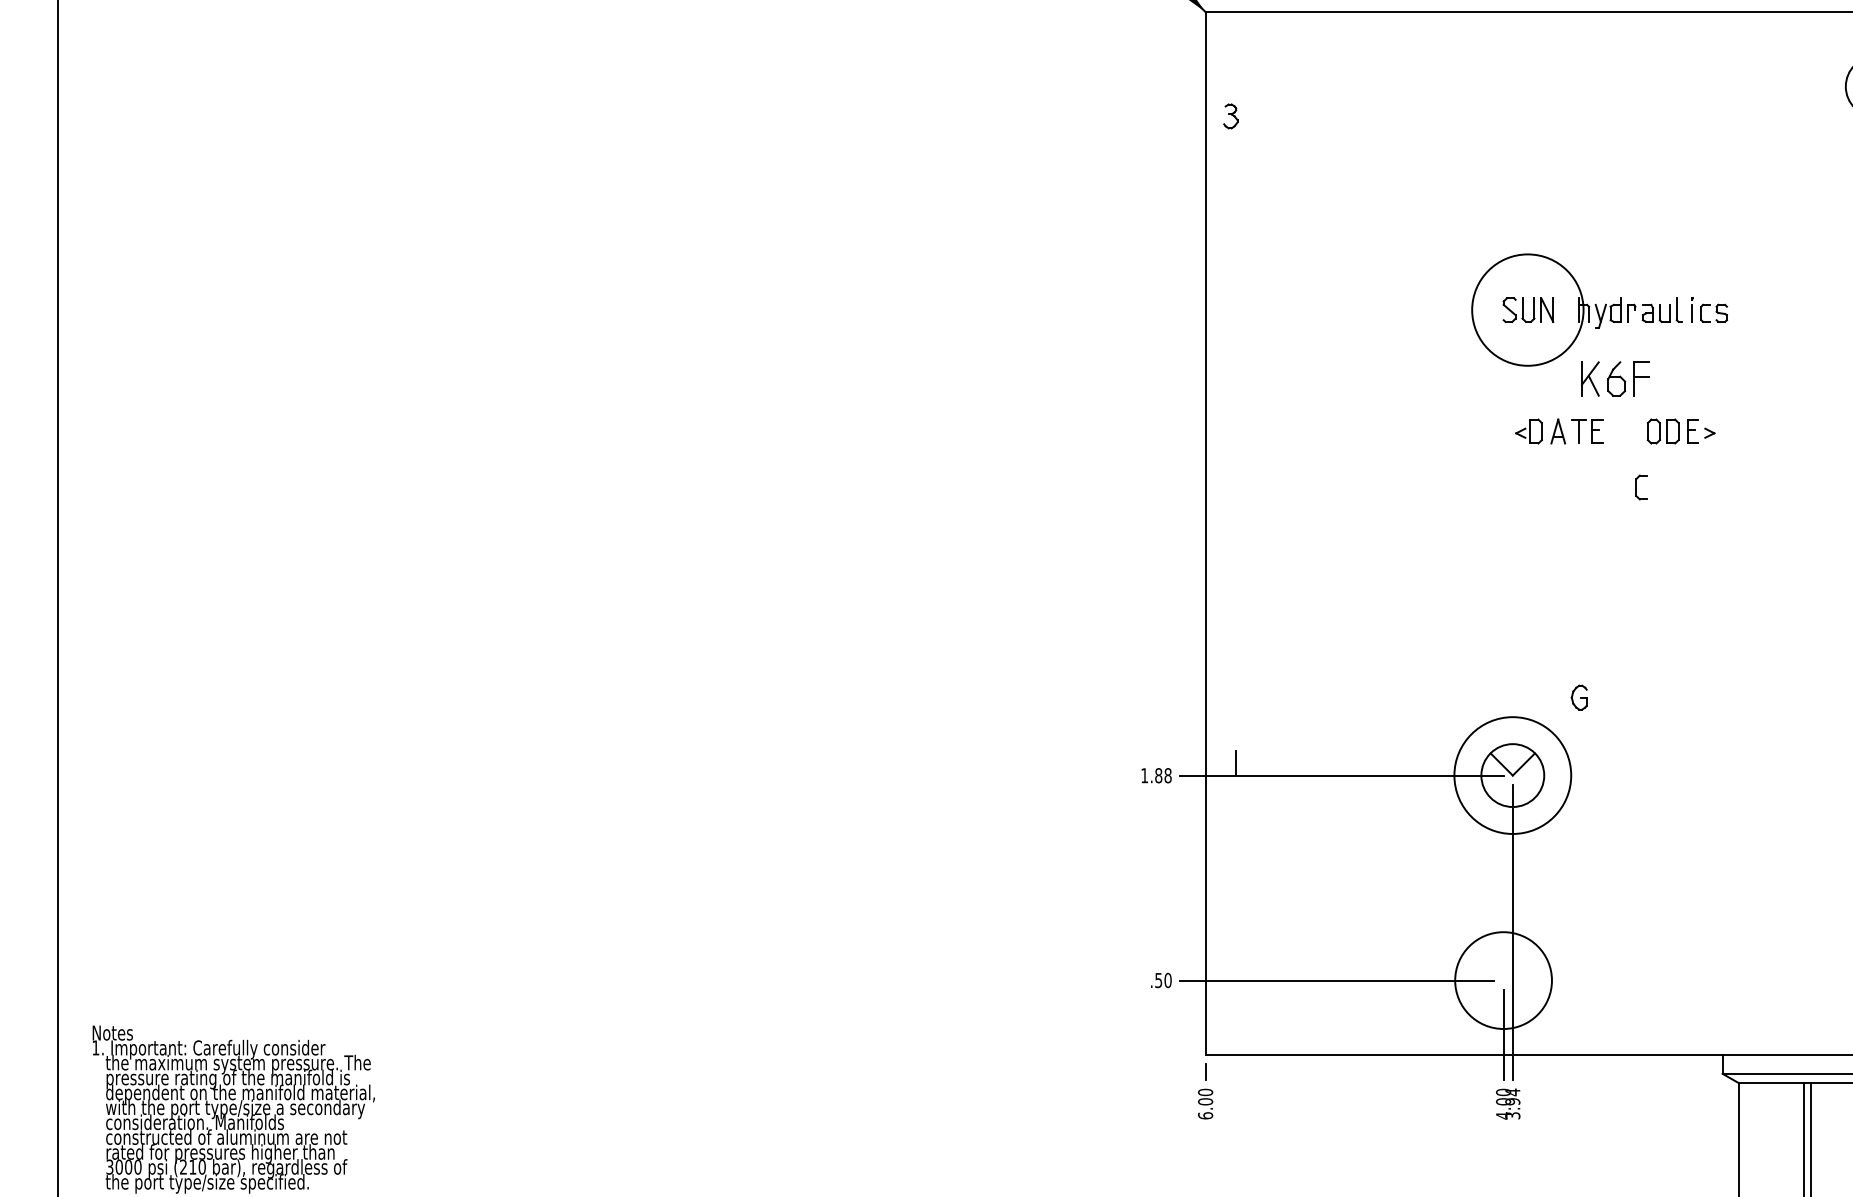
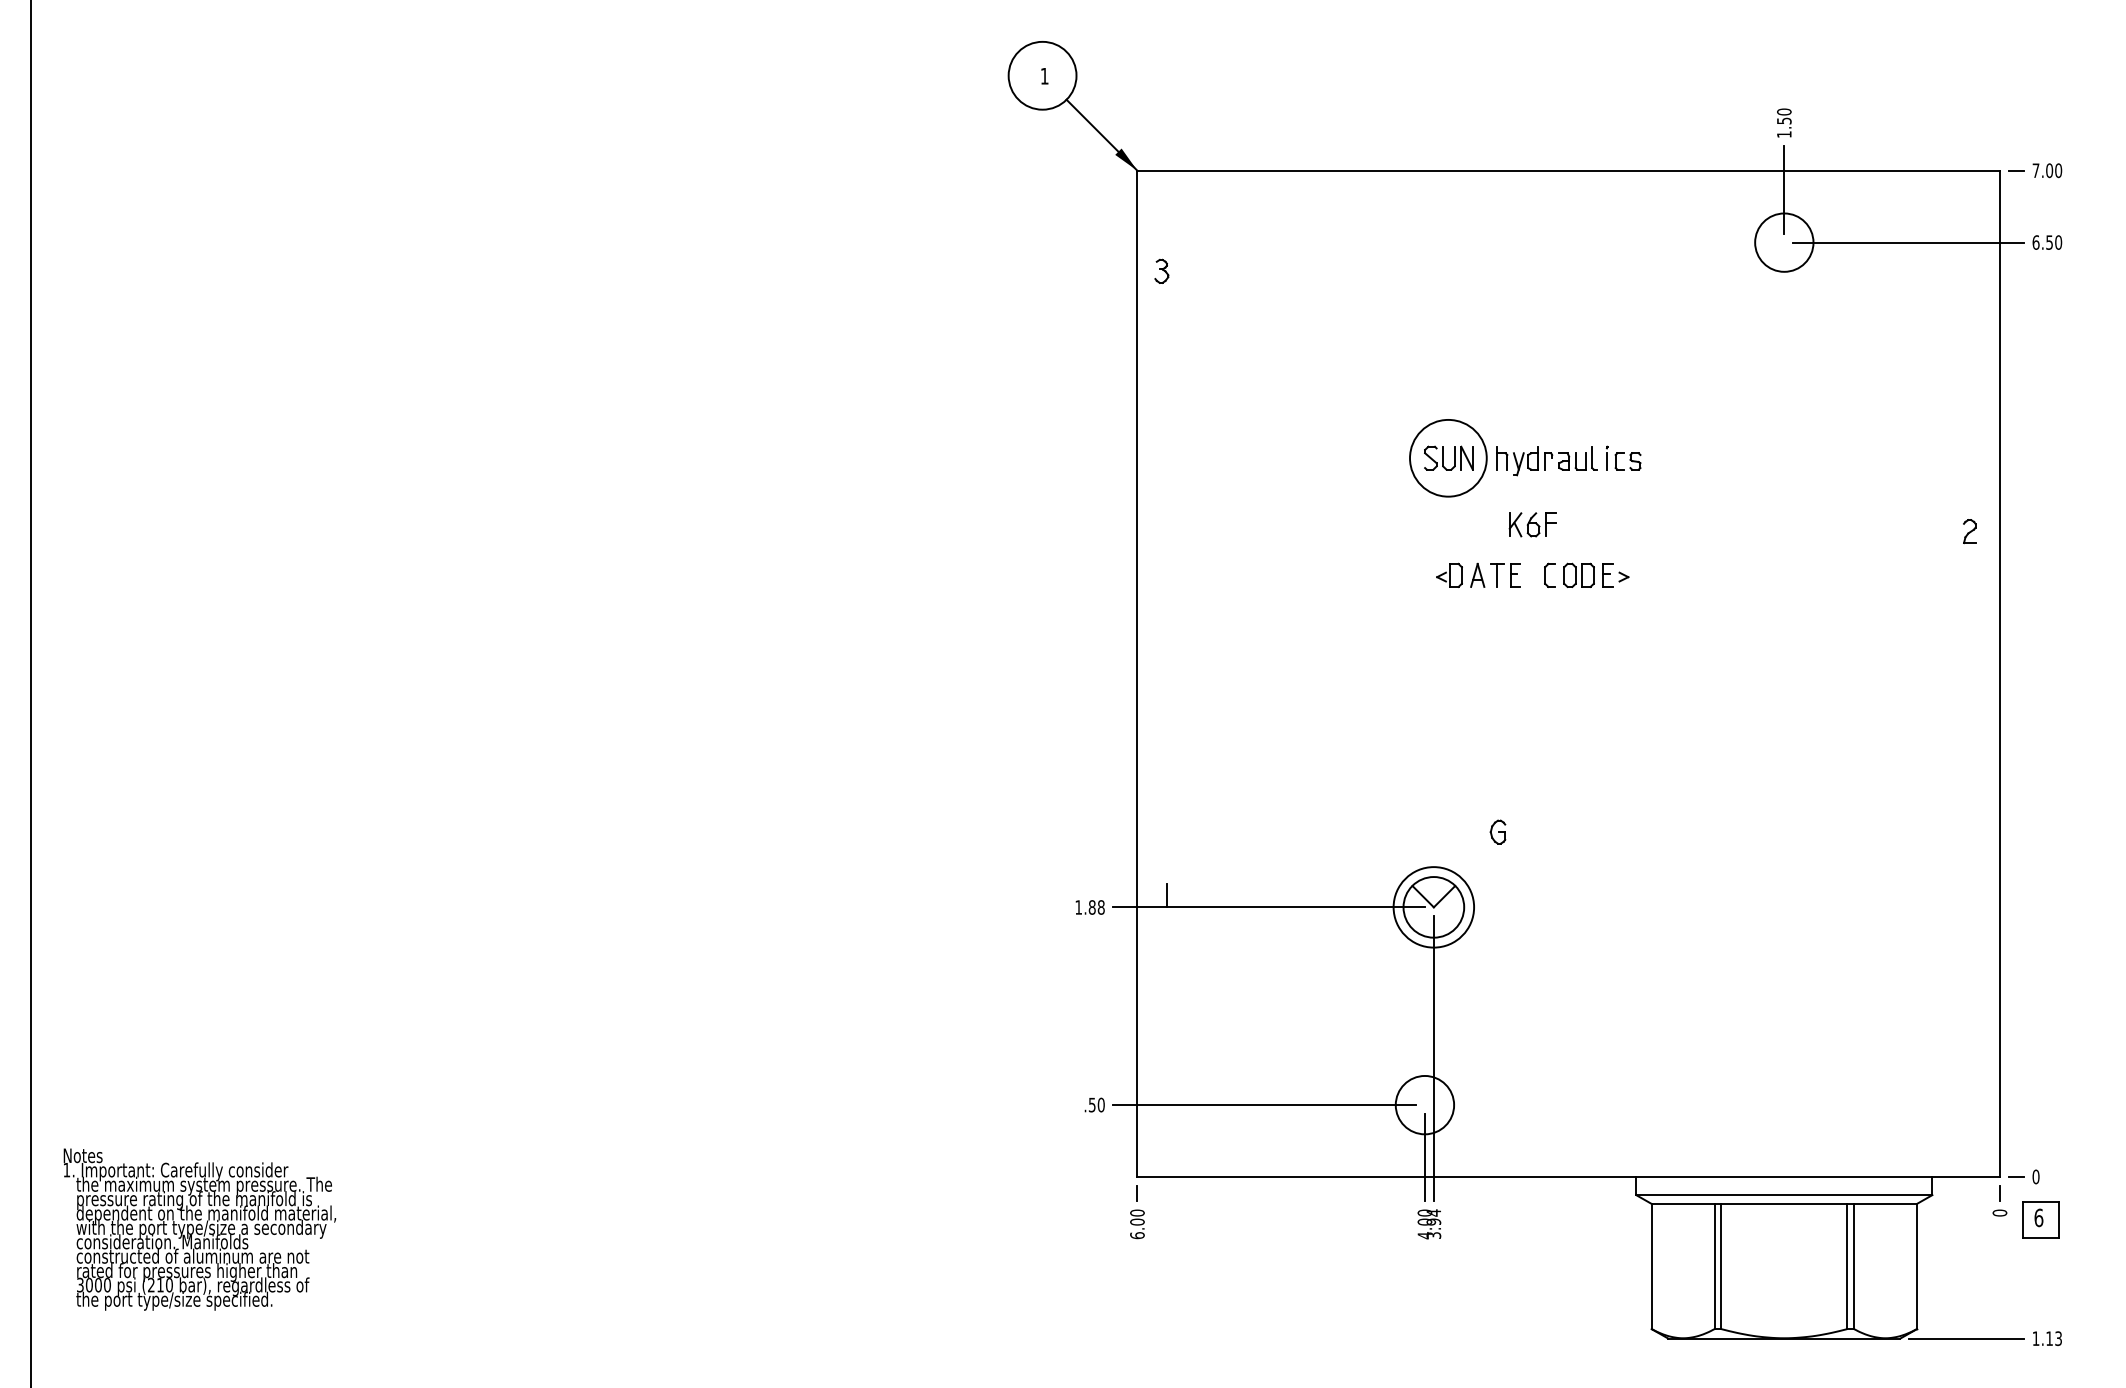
circle: (1527, 309) -> (1448, 457), size x0.71
part: (1615, 378) -> (1532, 524), size x0.71
part: (1640, 486) -> (1549, 574), moved
circle: (1512, 775) -> (1433, 907), size x0.71
circle: (1503, 979) -> (1424, 1104), size x0.62

